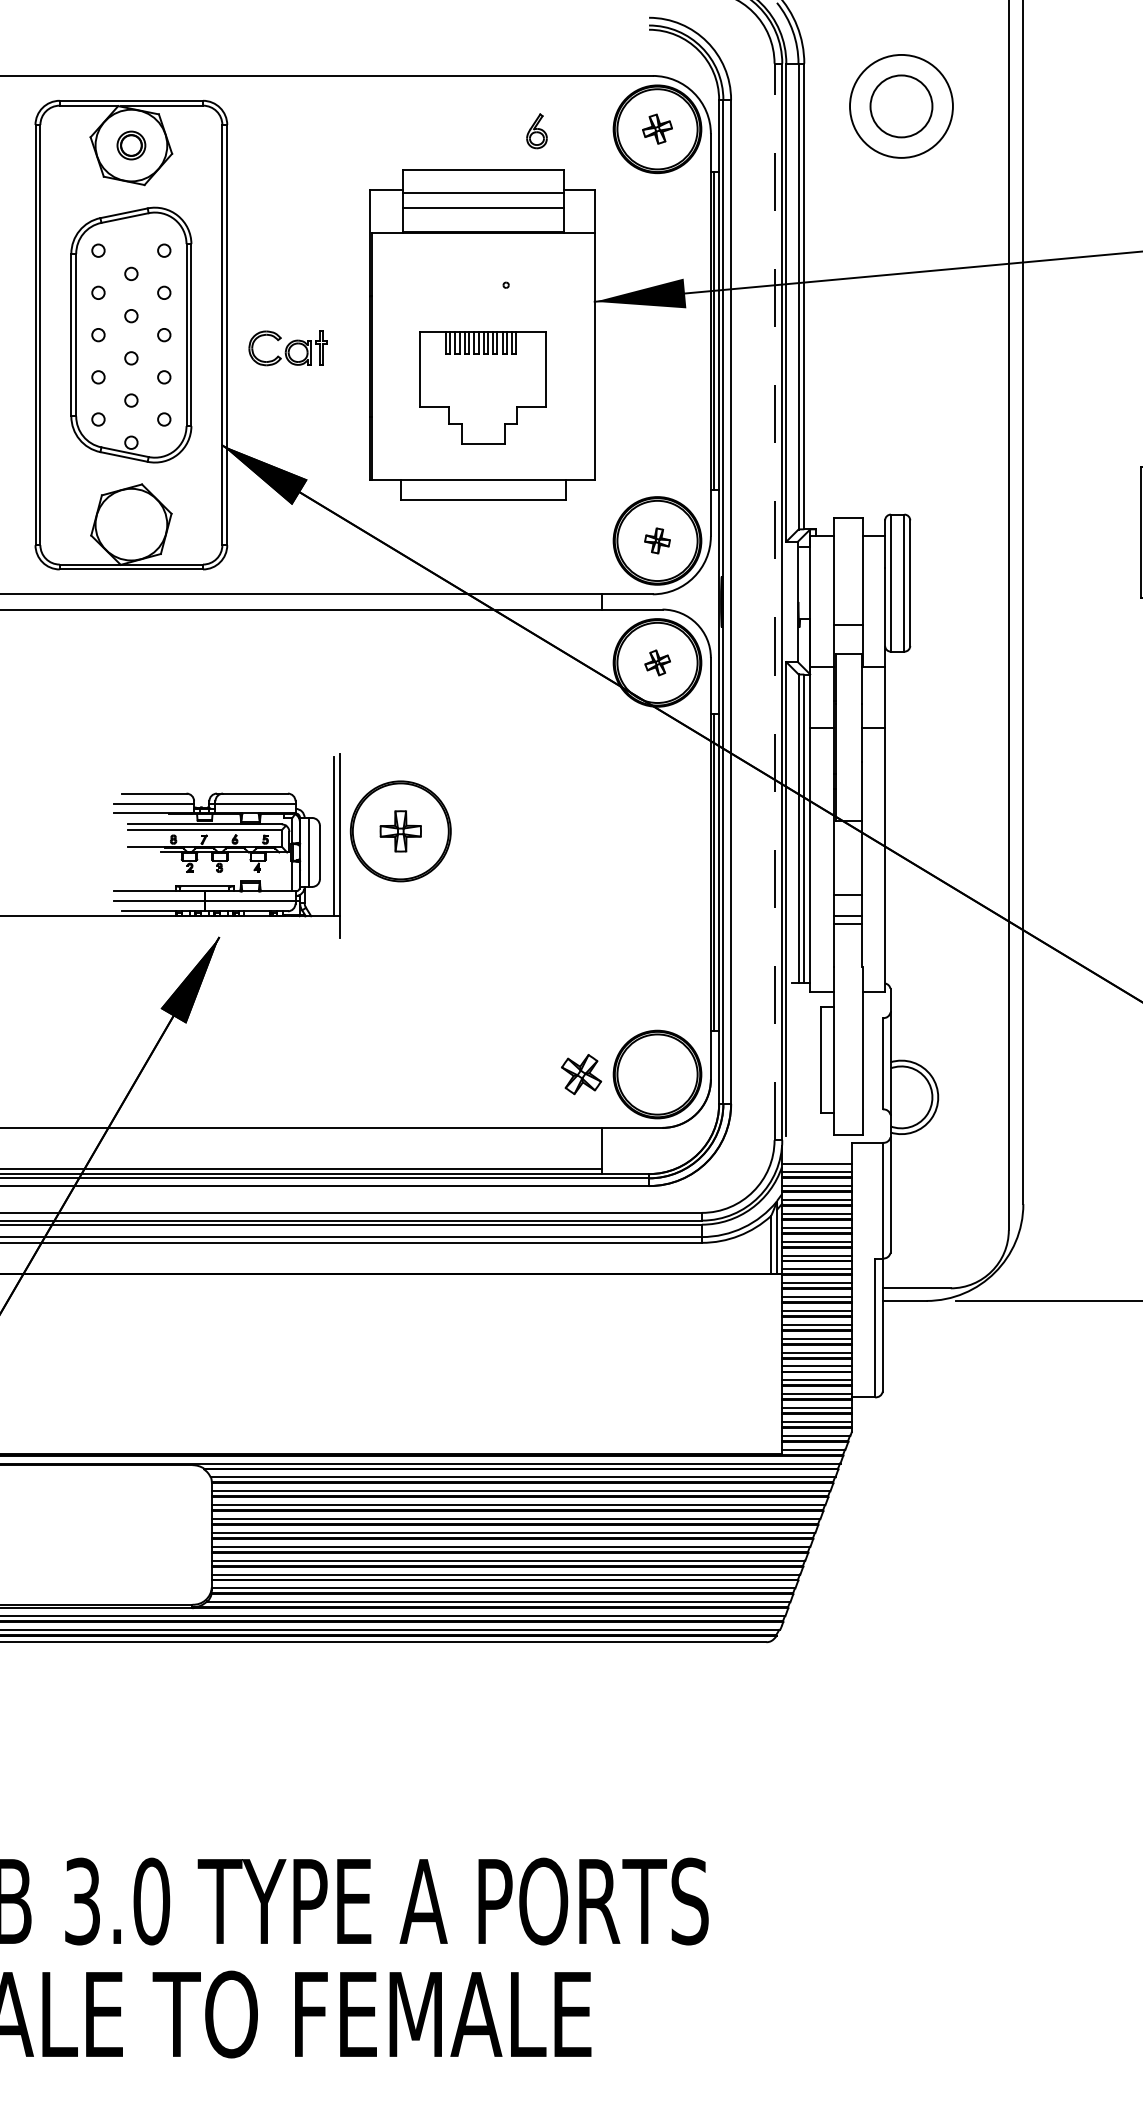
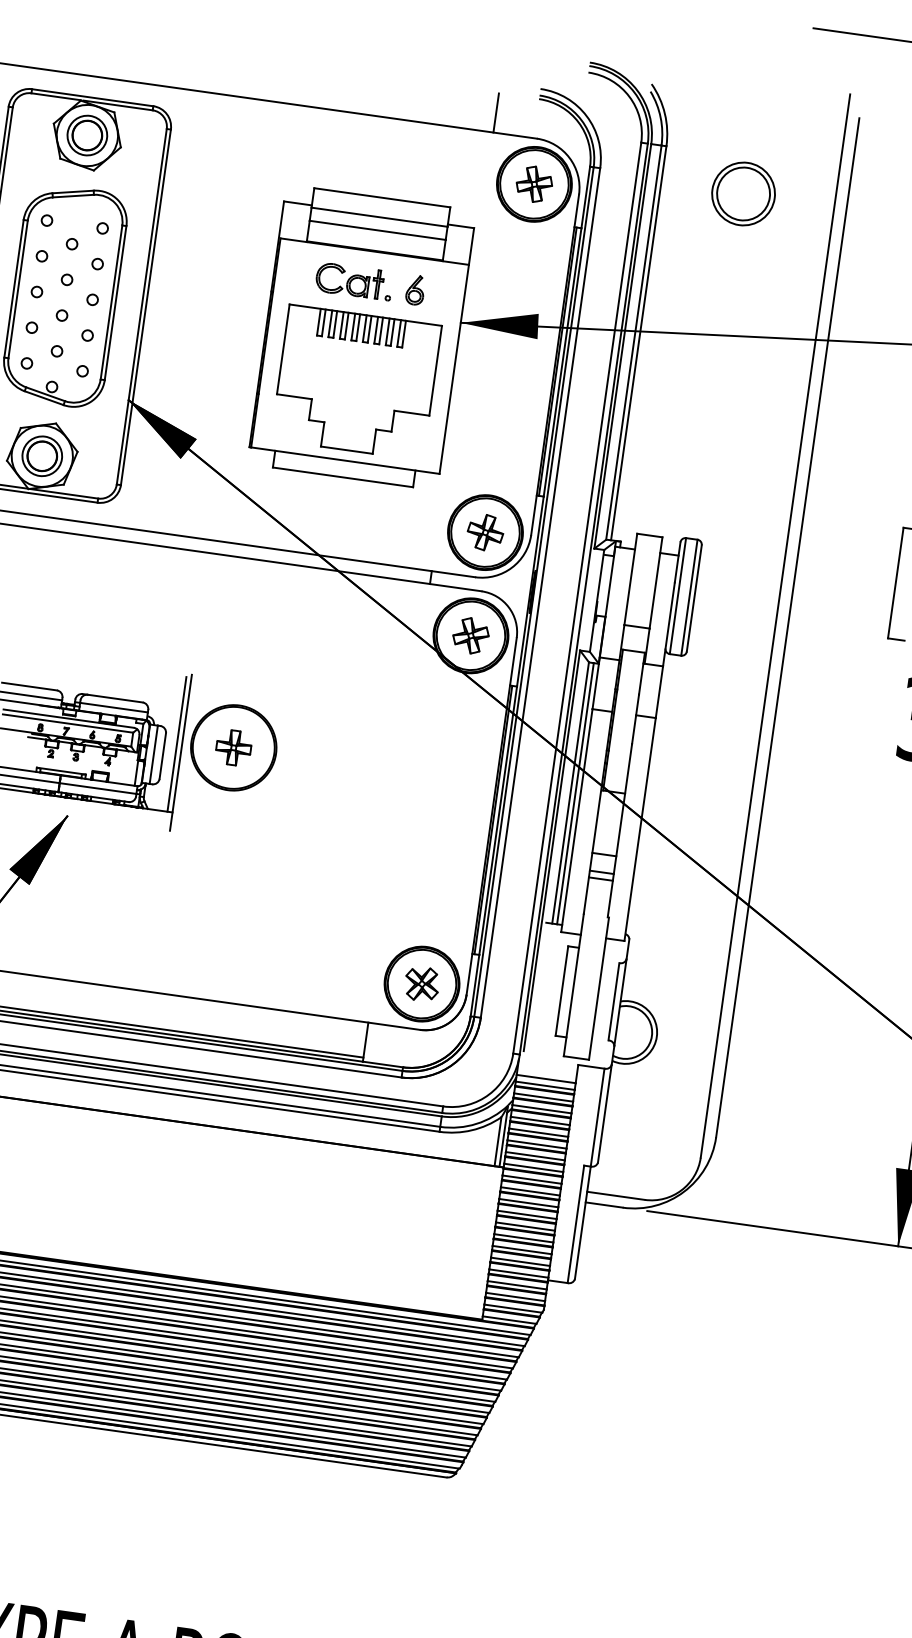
line: (601, 52) -> (496, 112), added
circle: (901, 106) -> (743, 194), size x0.71
part: (657, 128) -> (534, 183), size x1.43
part: (536, 131) -> (415, 290), moved
part: (131, 145) -> (87, 135), size x1.67
part: (287, 348) -> (349, 281), moved
part: (482, 387) -> (355, 382), size x1.43
part: (131, 524) -> (42, 456), added
part: (657, 540) -> (485, 532), size x1.67
line: (774, 601) -> (577, 597), dashed -> solid
part: (657, 662) -> (471, 635), size x1.67
part: (581, 1074) -> (422, 984), moved

